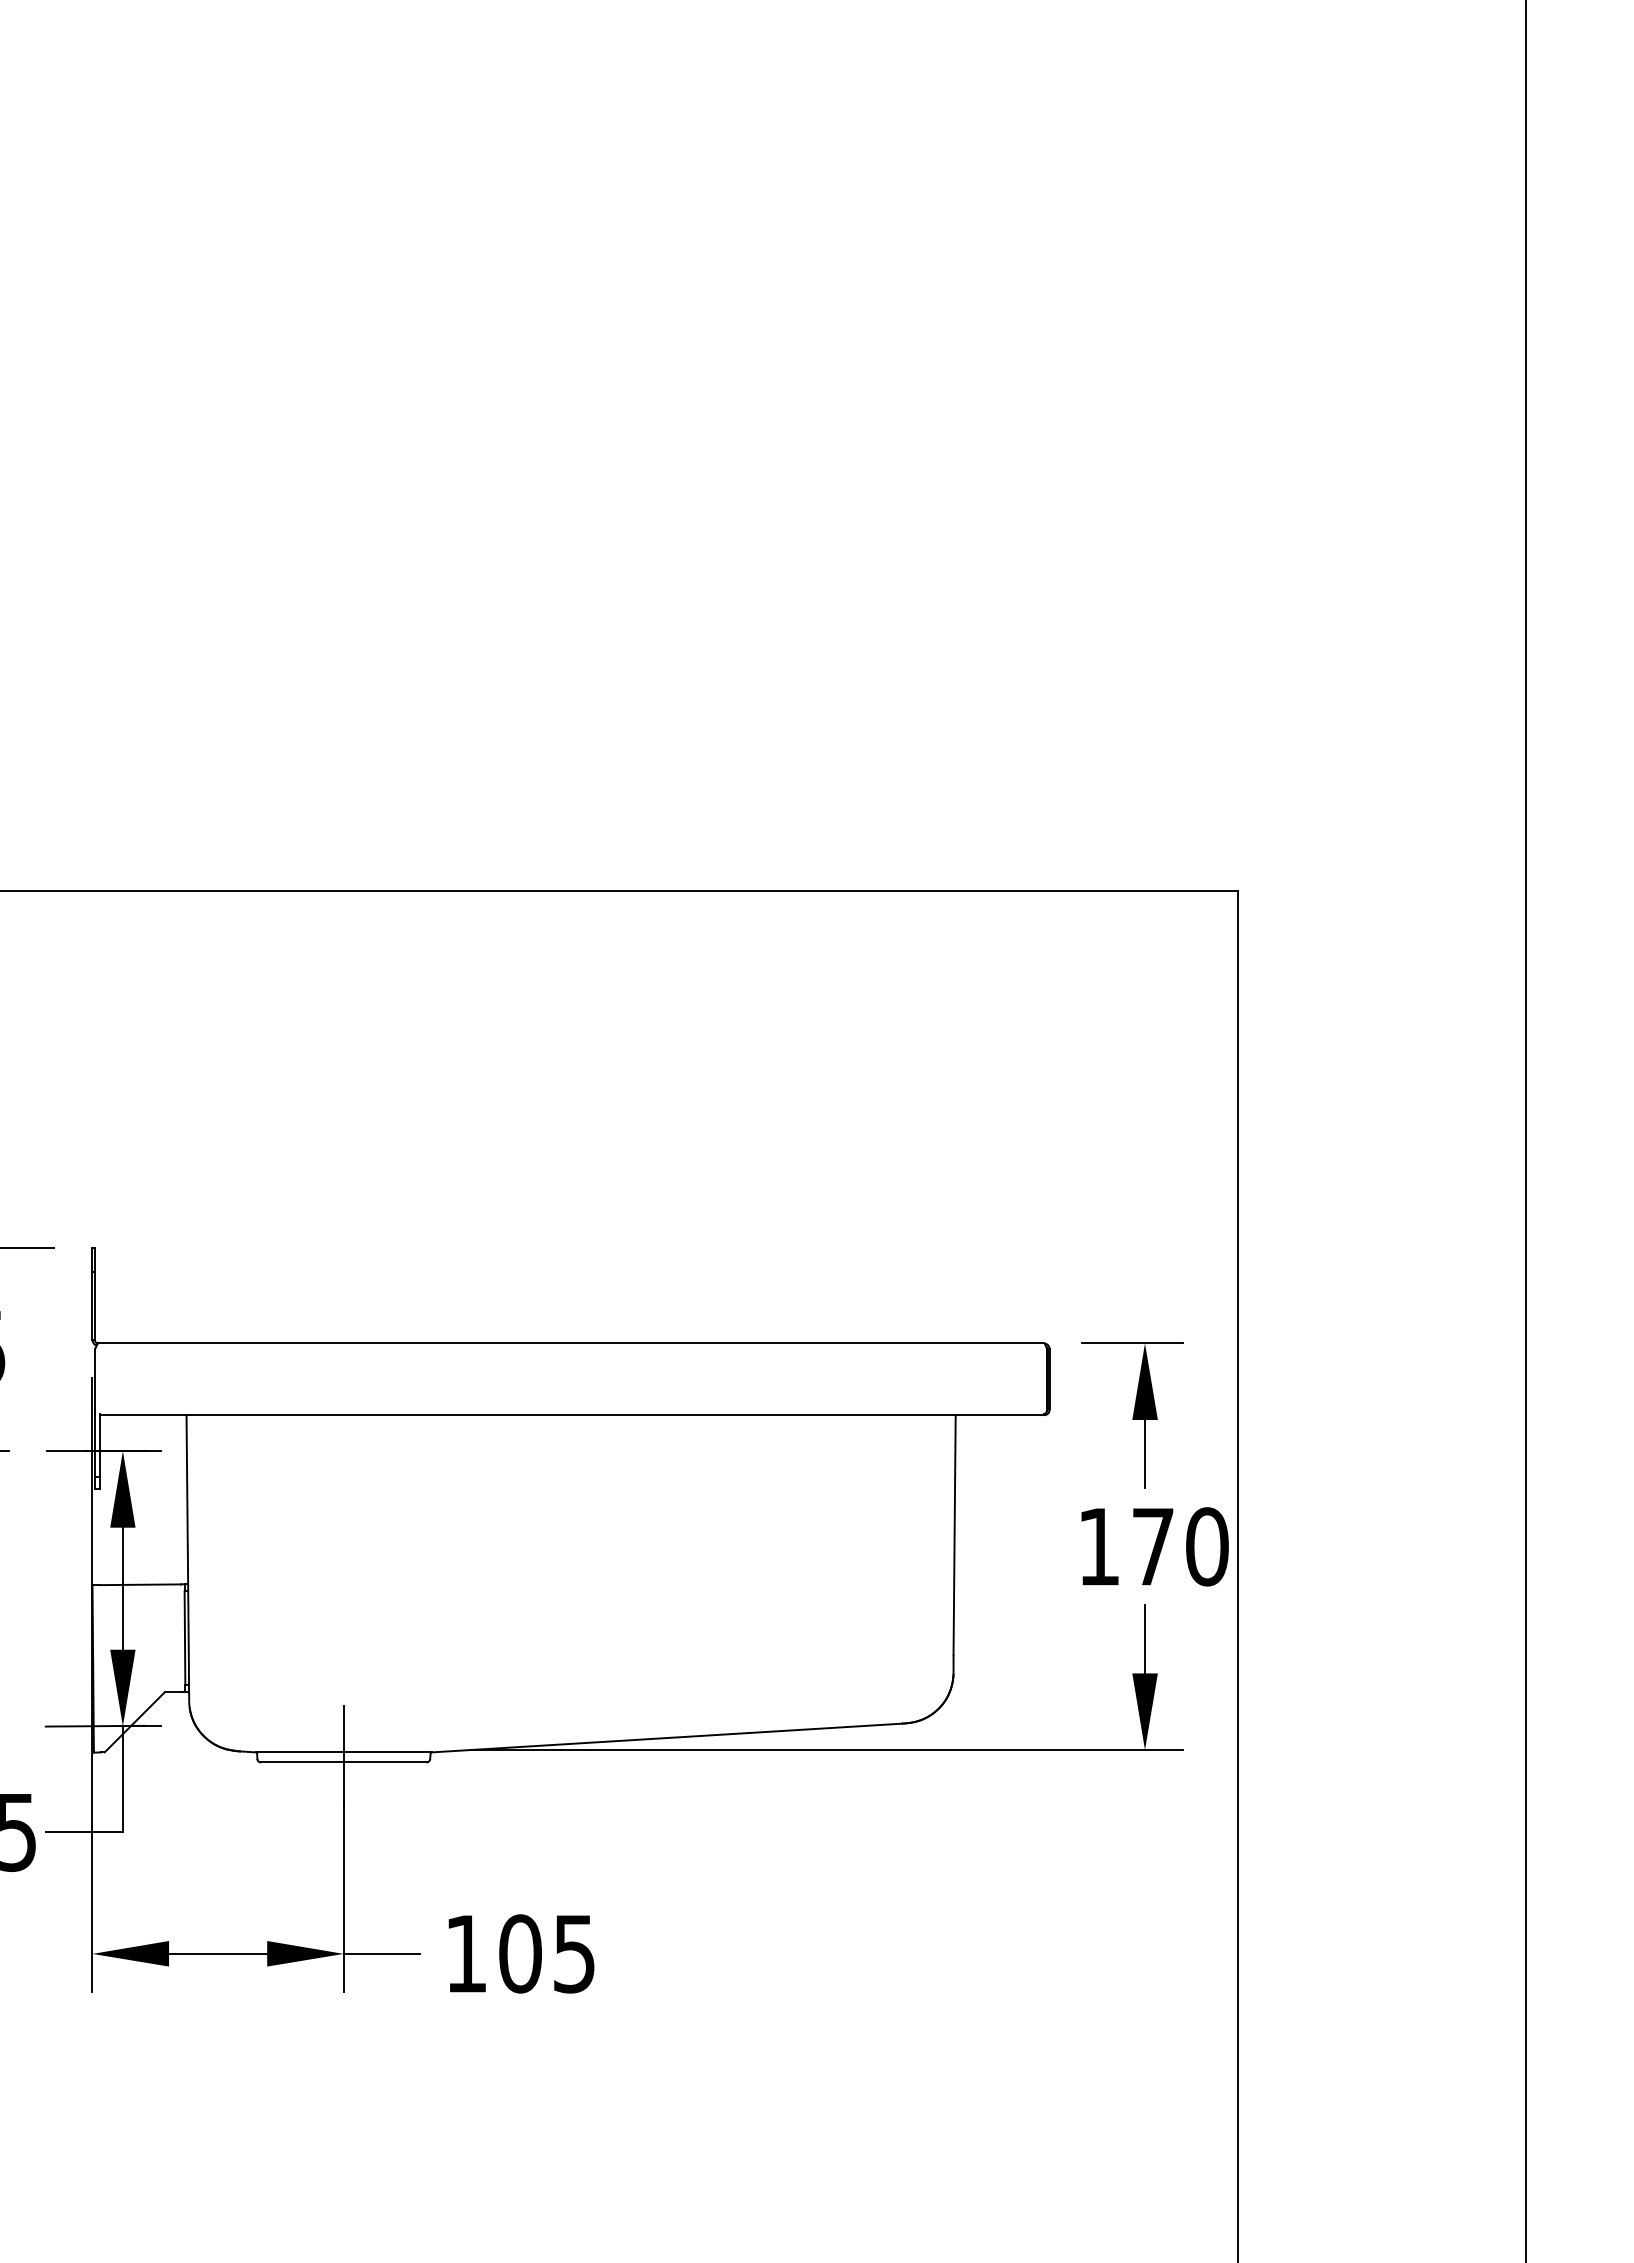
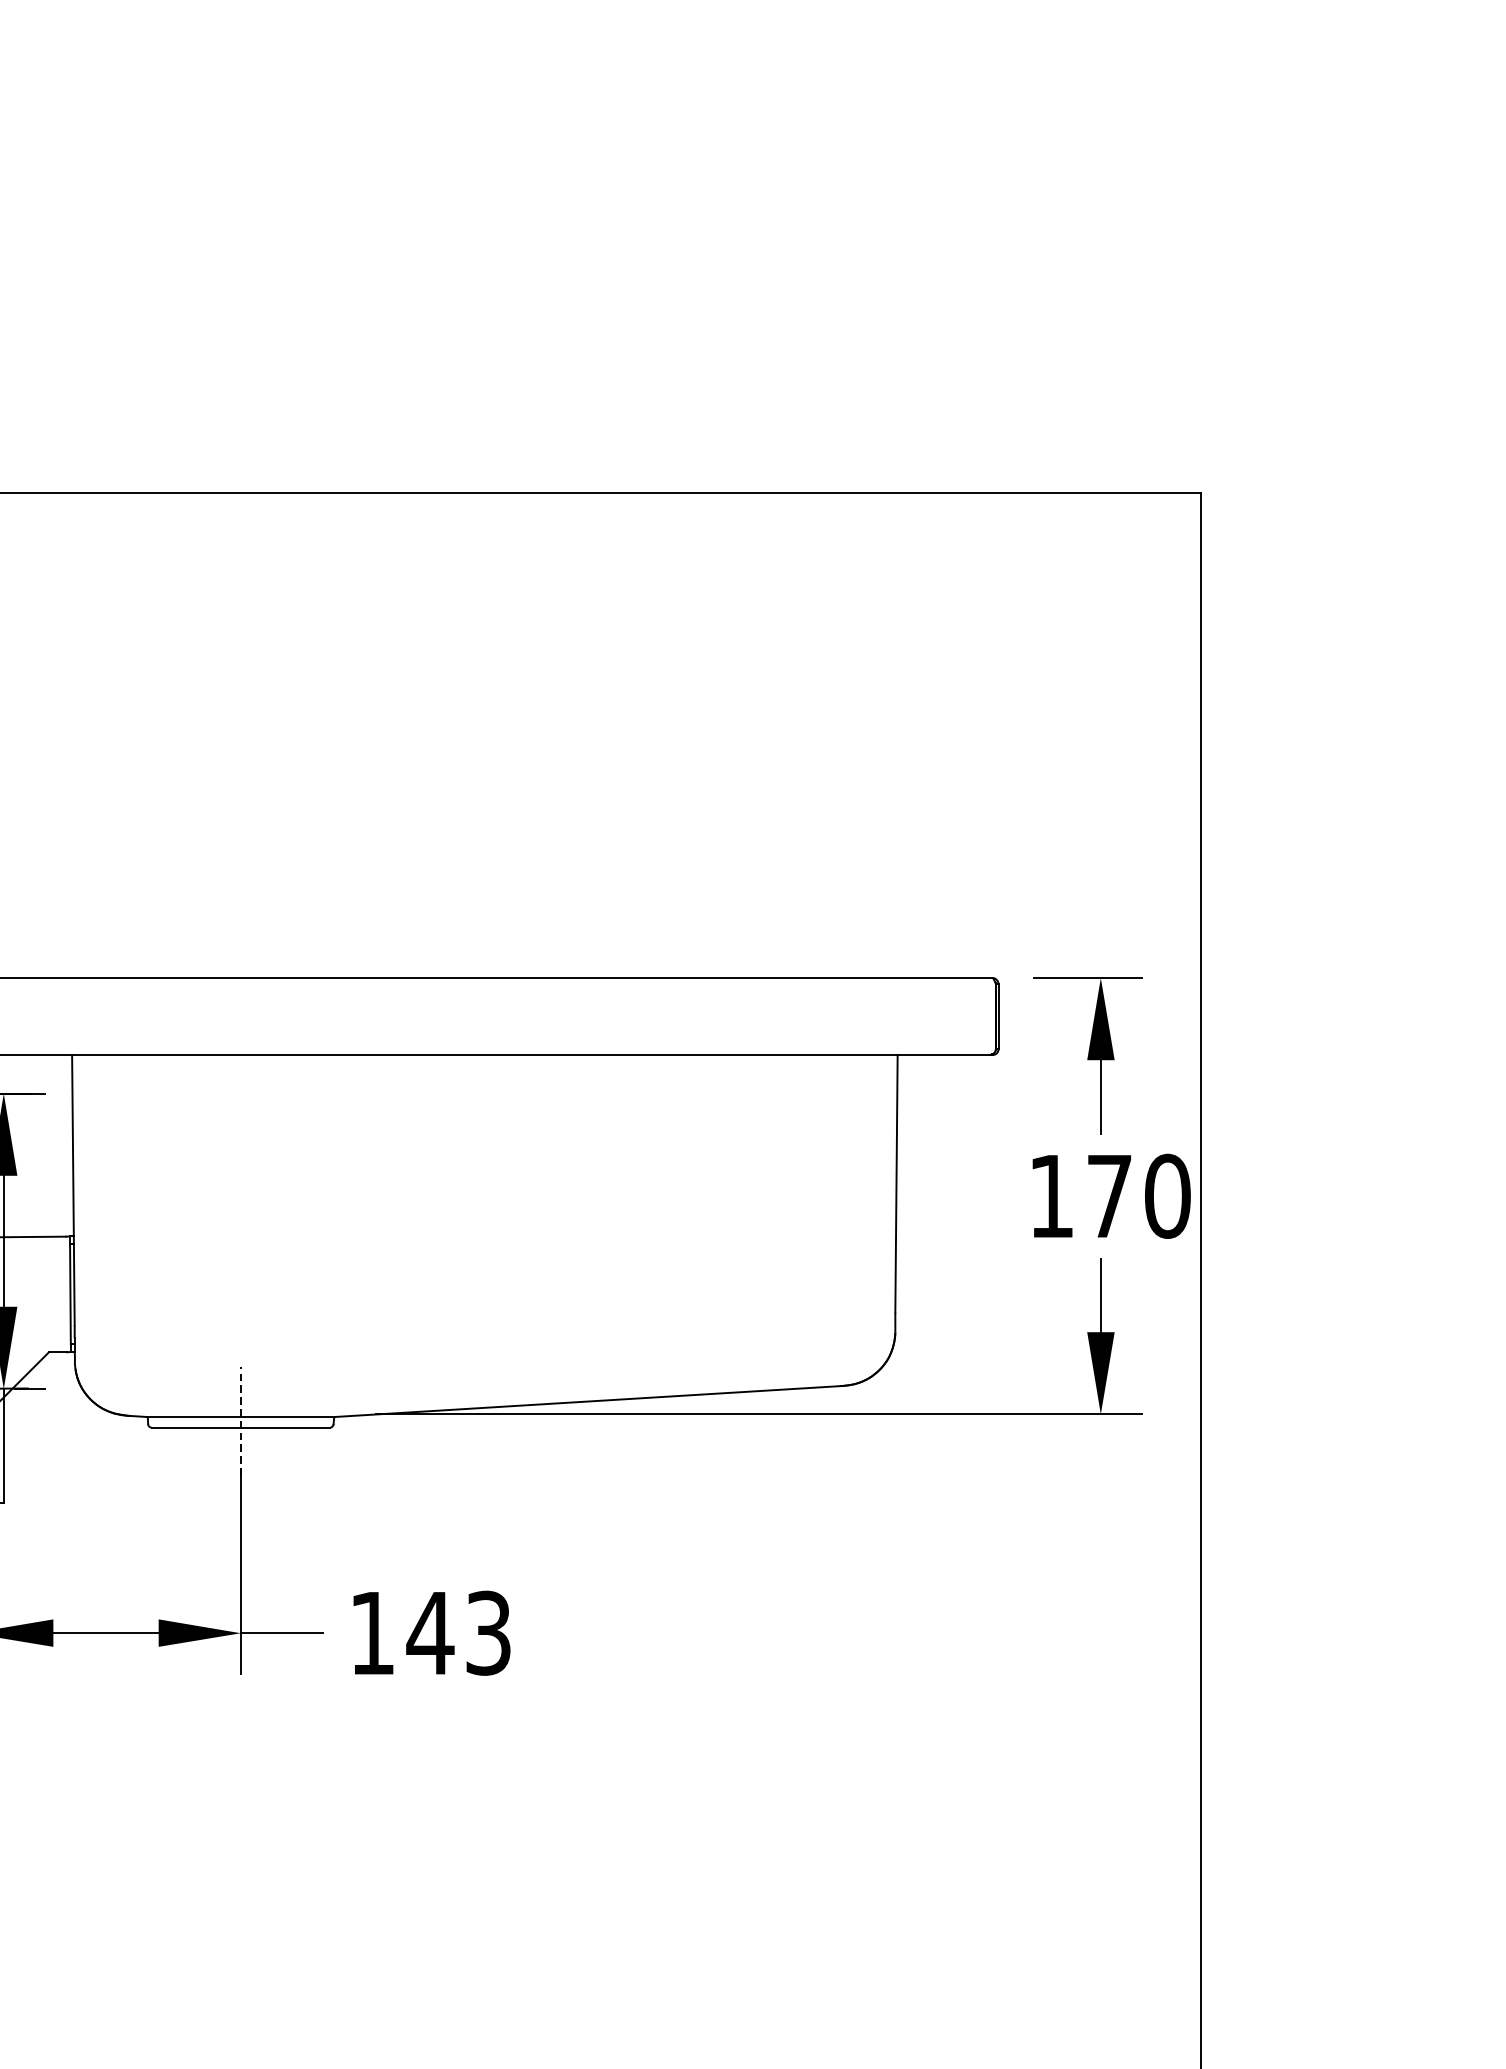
line: (343, 1756) -> (240, 1421), solid -> dashed
text: (545, 1953) -> (457, 1632), 105 -> 143

